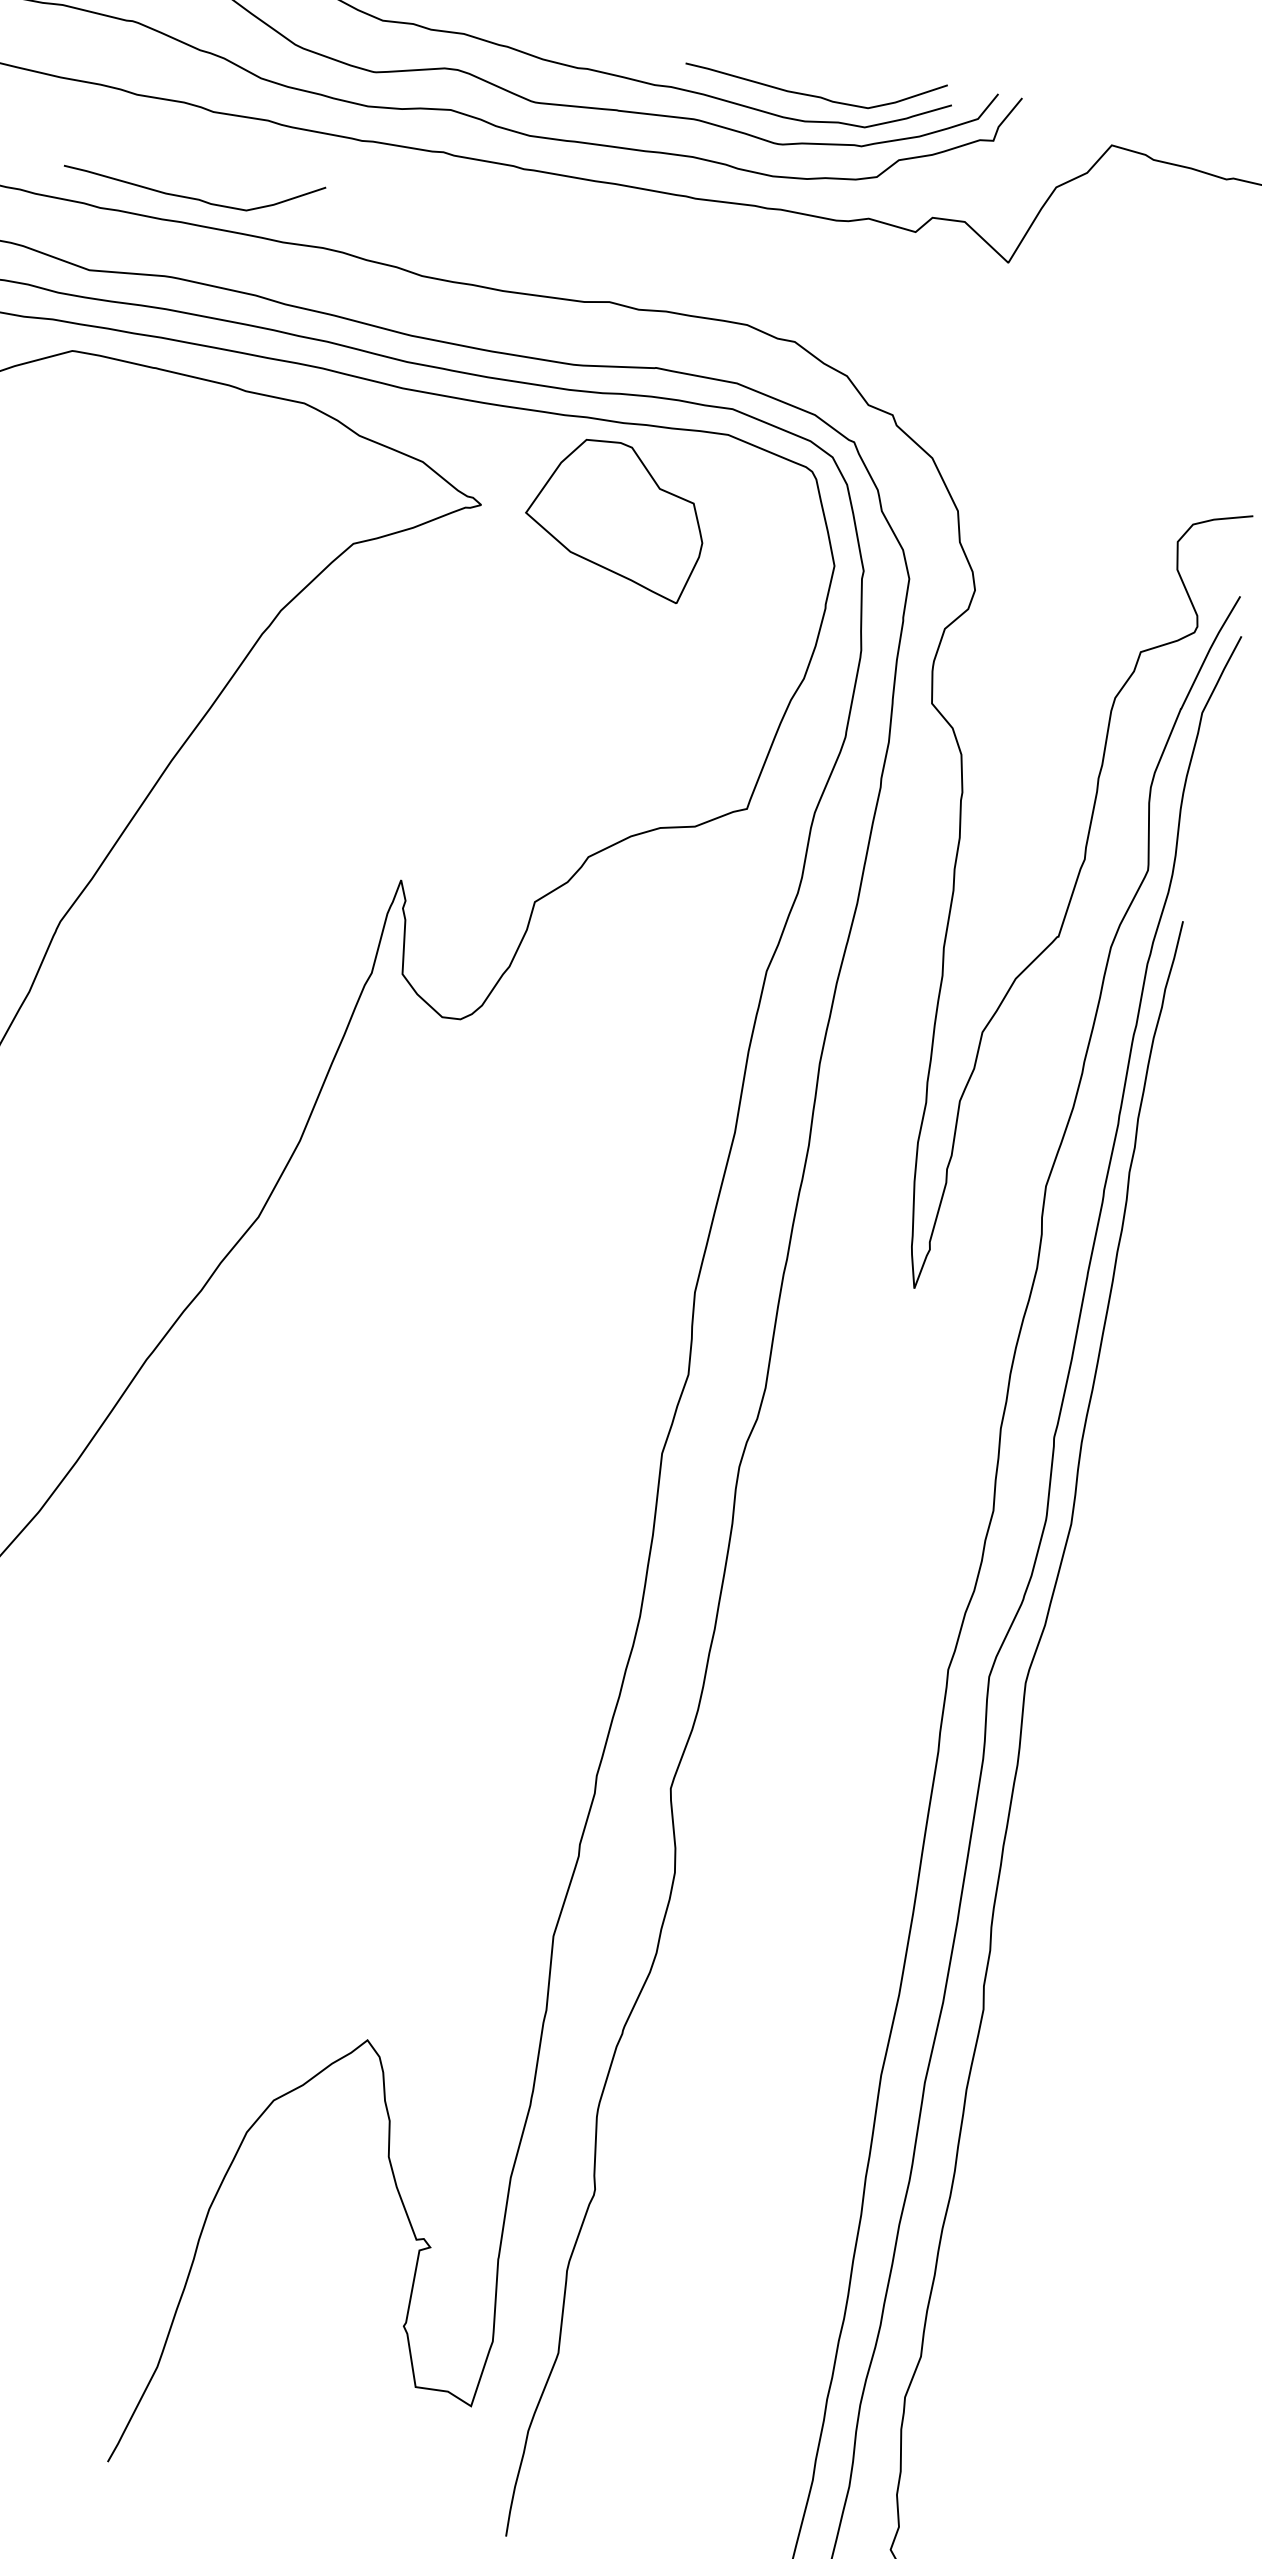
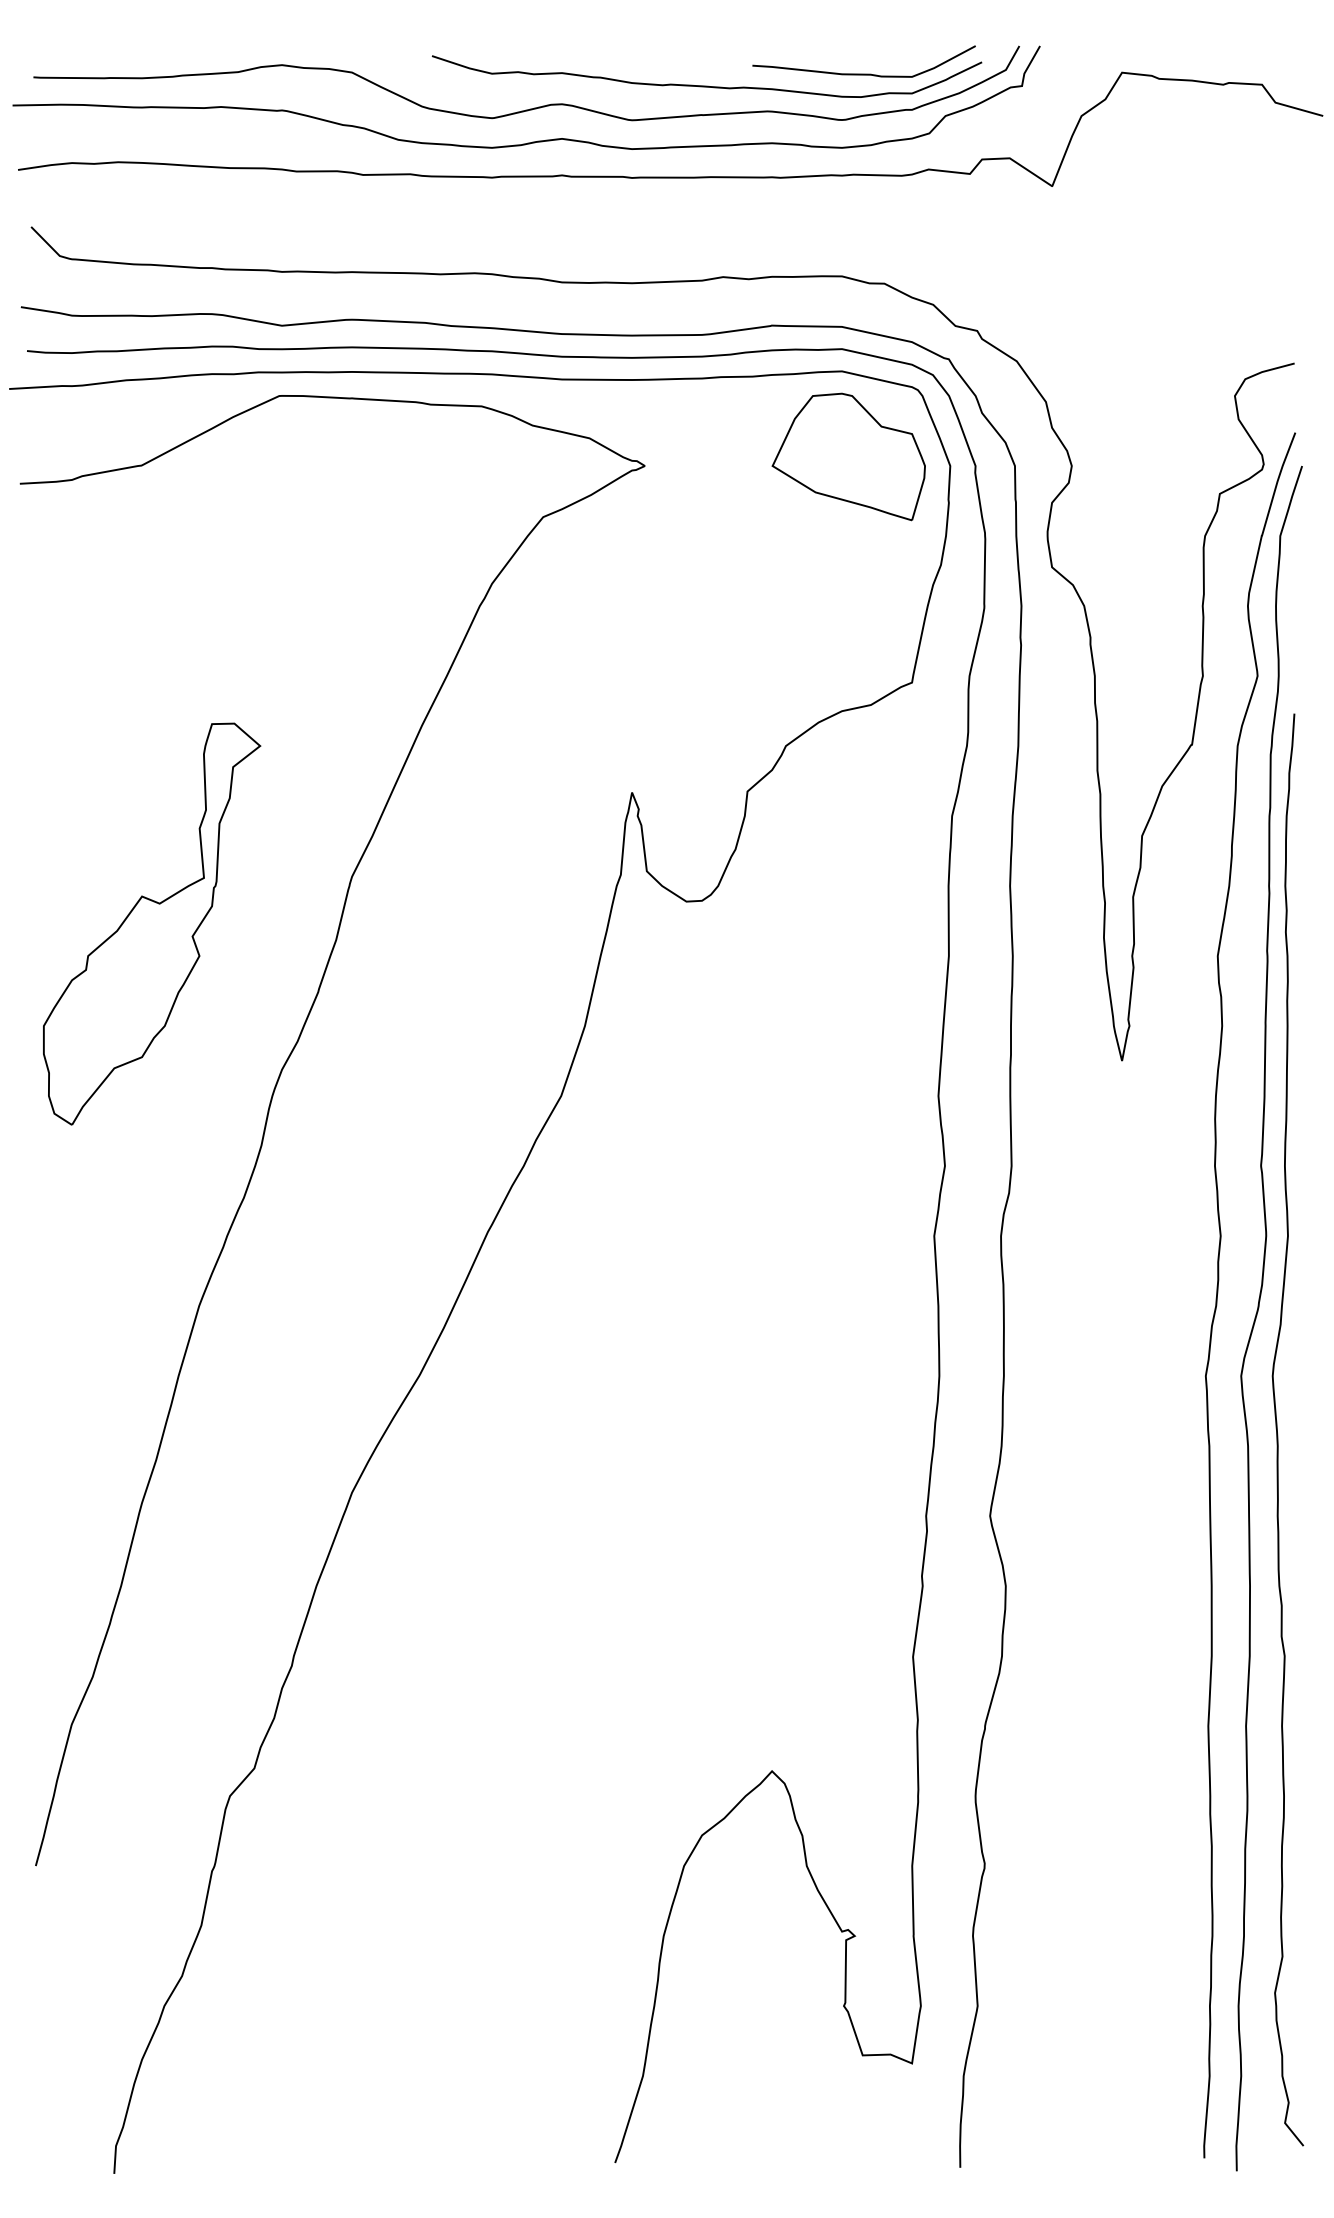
curve: (190, 196) -> (356, 249), removed
part: (615, 516) -> (848, 456), moved

